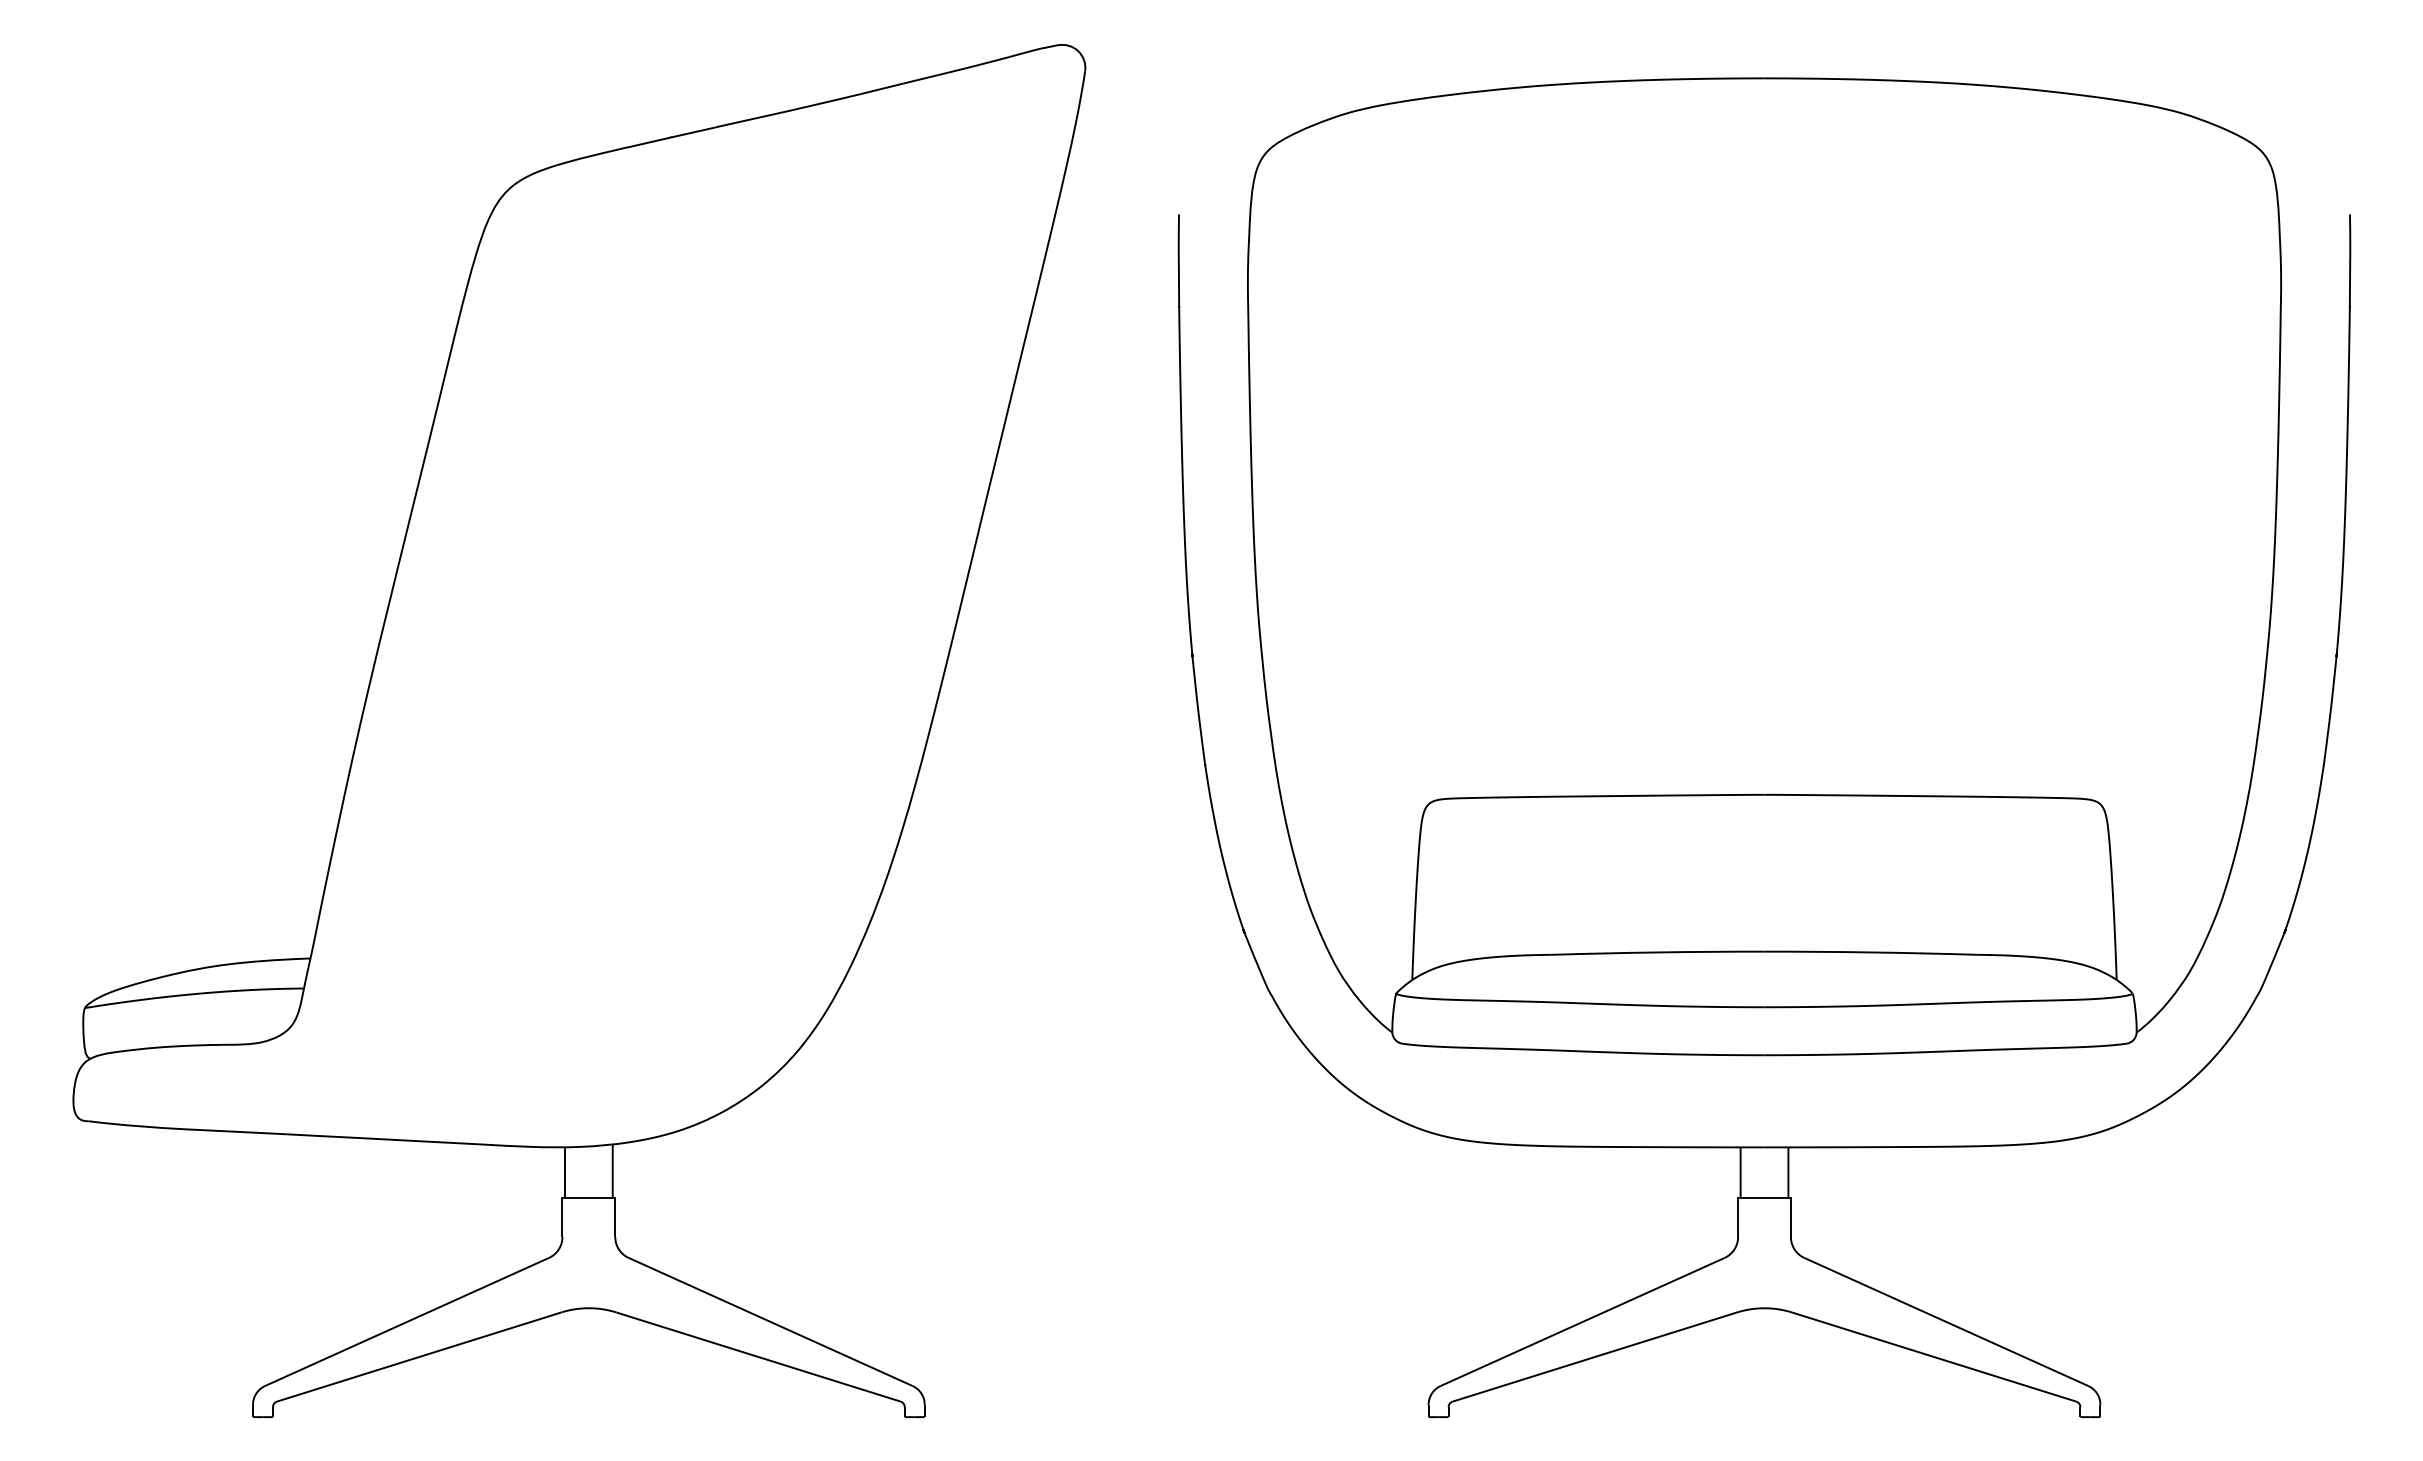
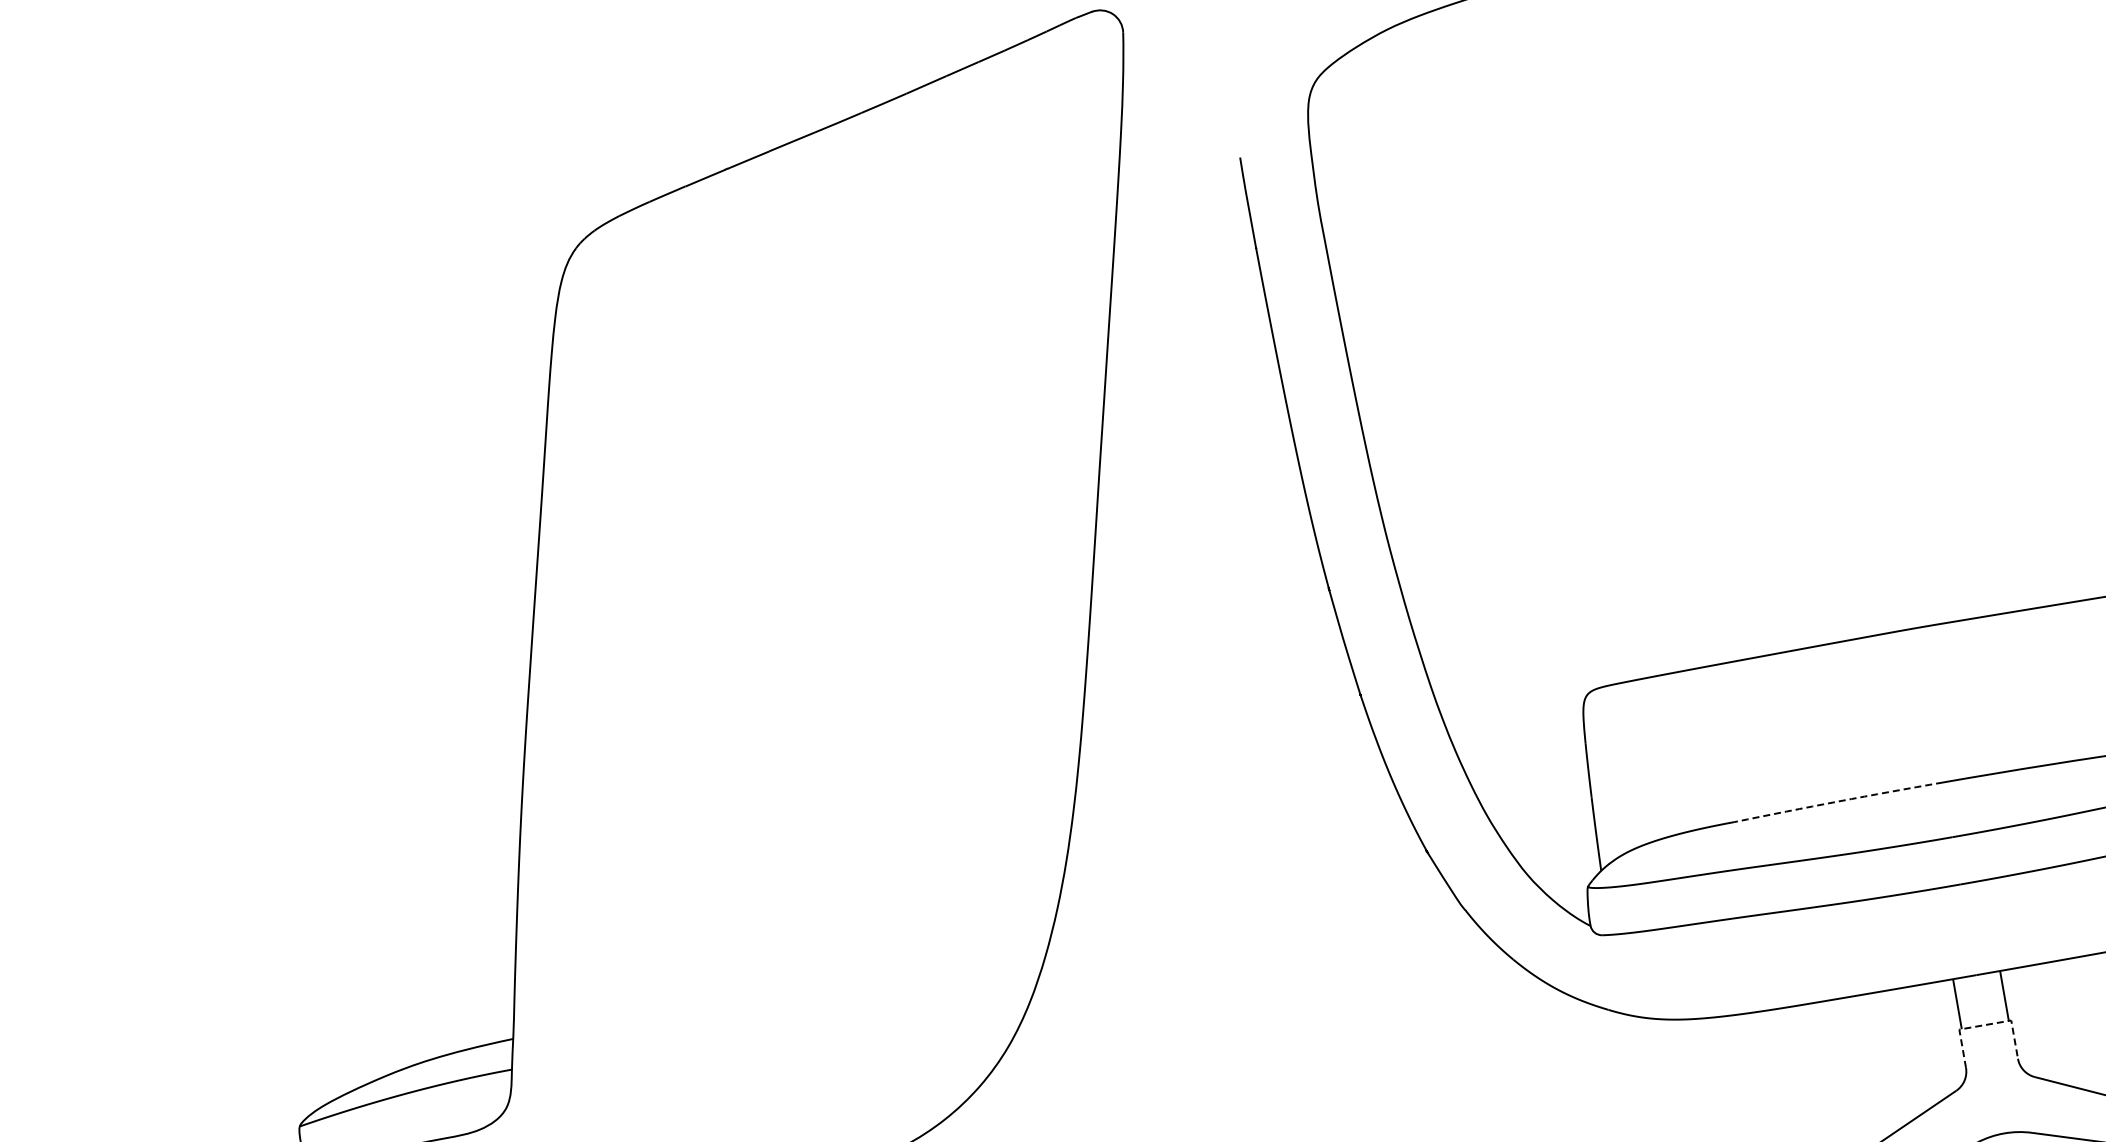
arc: (1658, 952) -> (1838, 801), solid -> dashed
line: (1765, 1198) -> (1986, 1025), solid -> dashed

